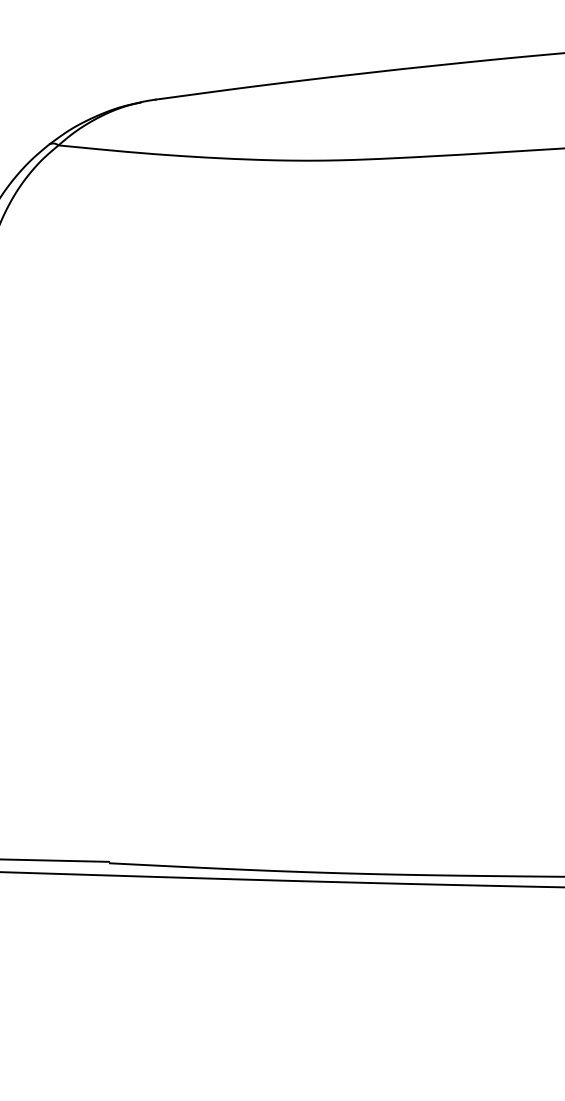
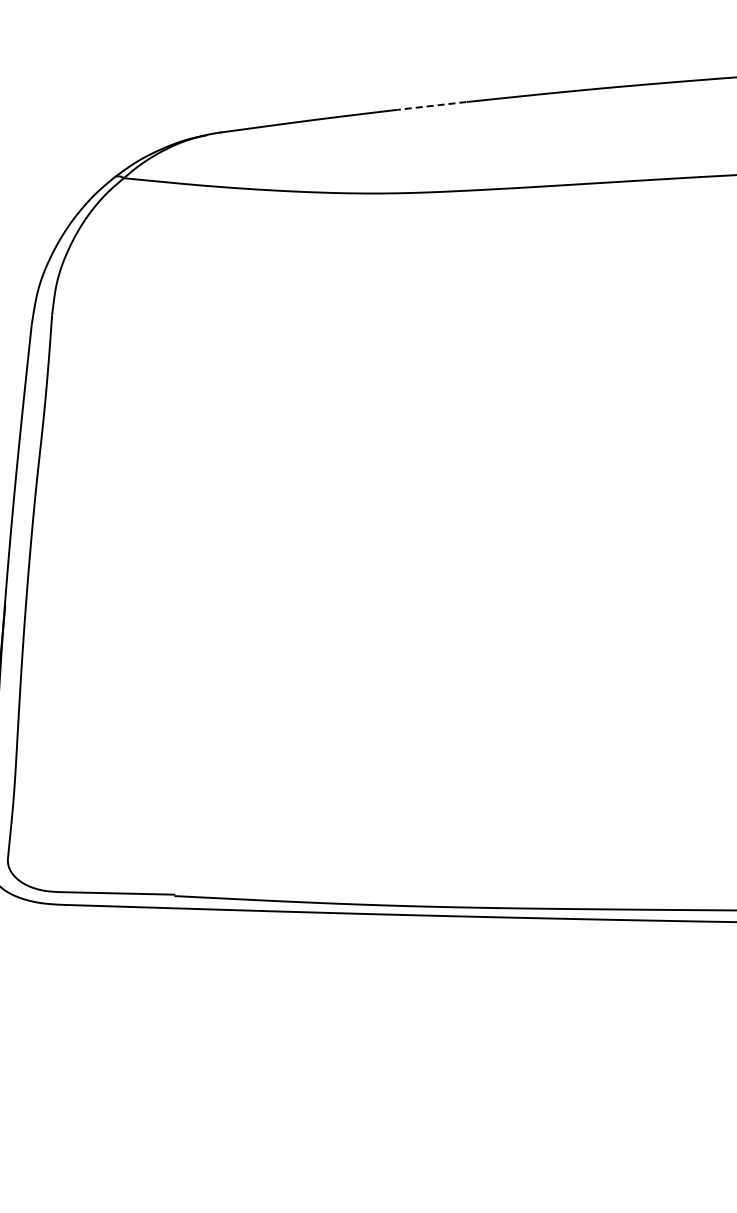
line: (366, 72) -> (431, 105), solid -> dashed

